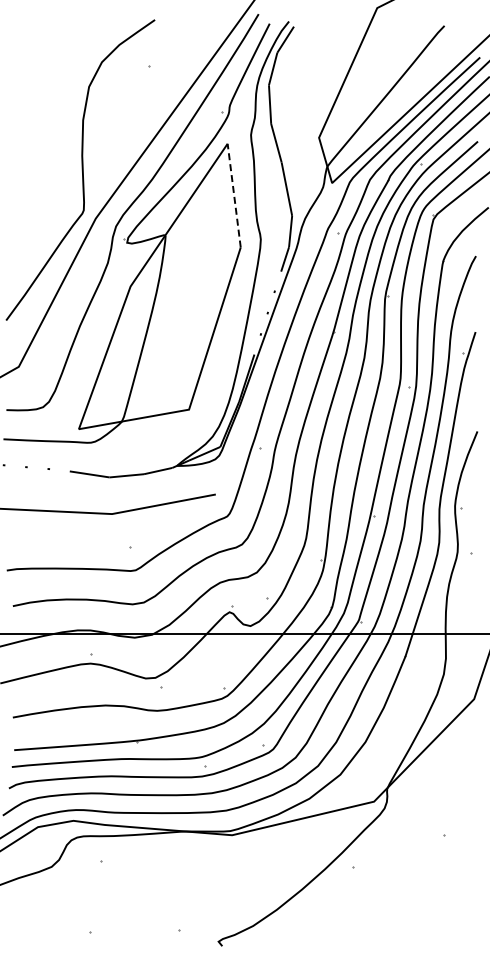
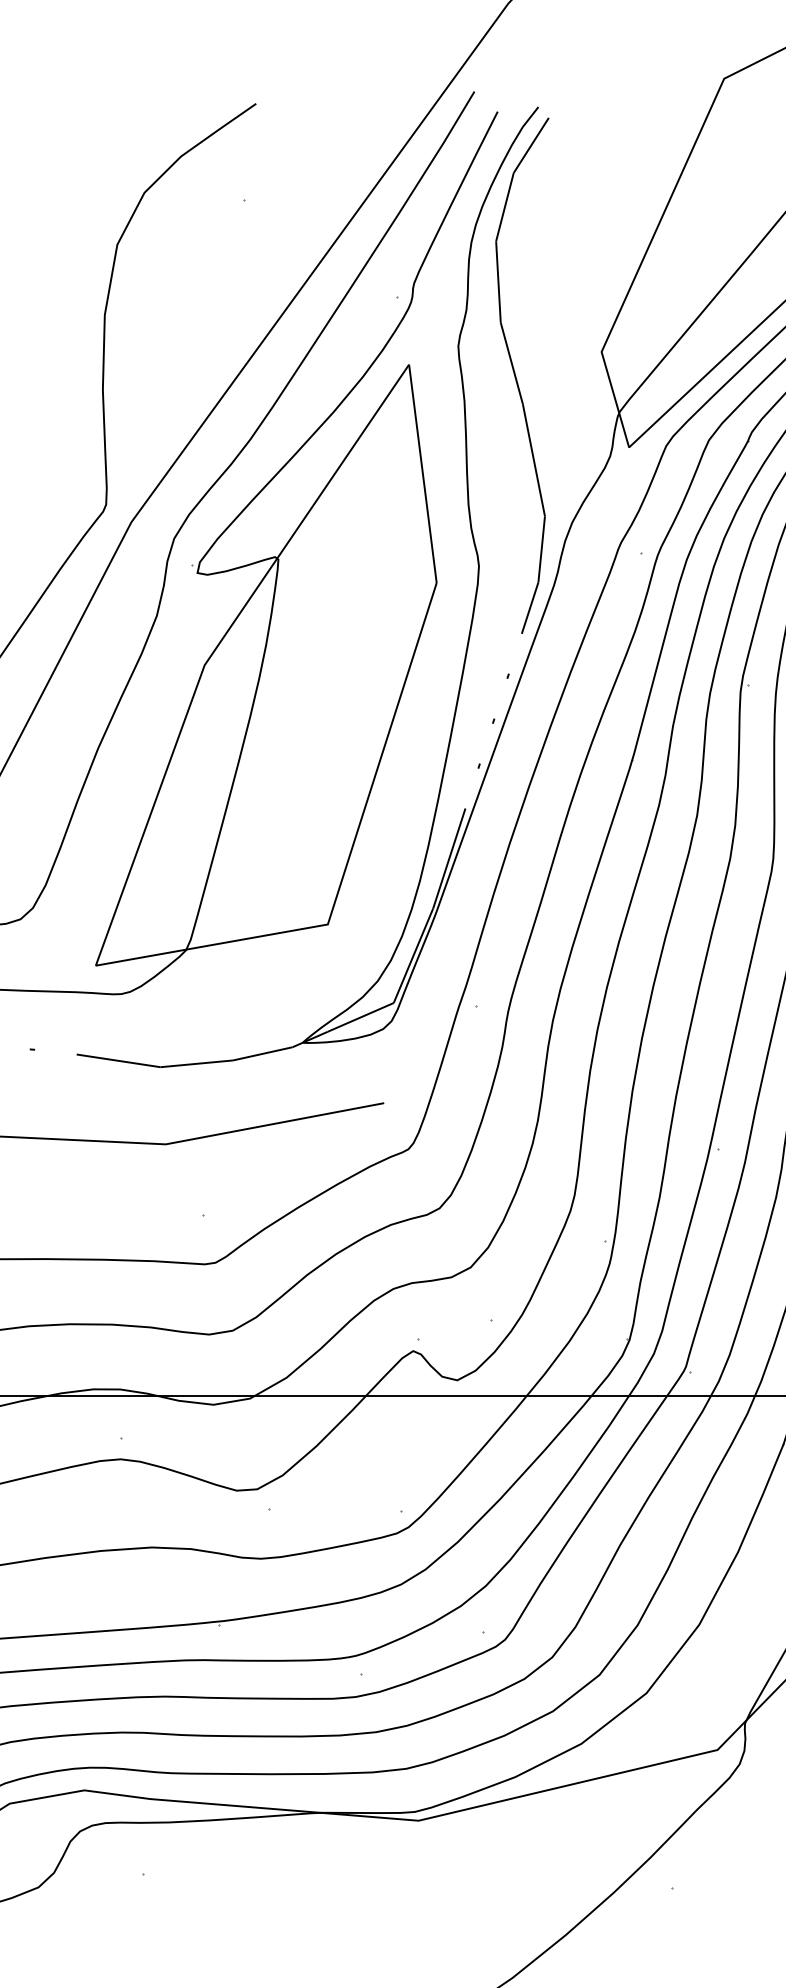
line: (234, 195) -> (423, 473), dashed -> solid

